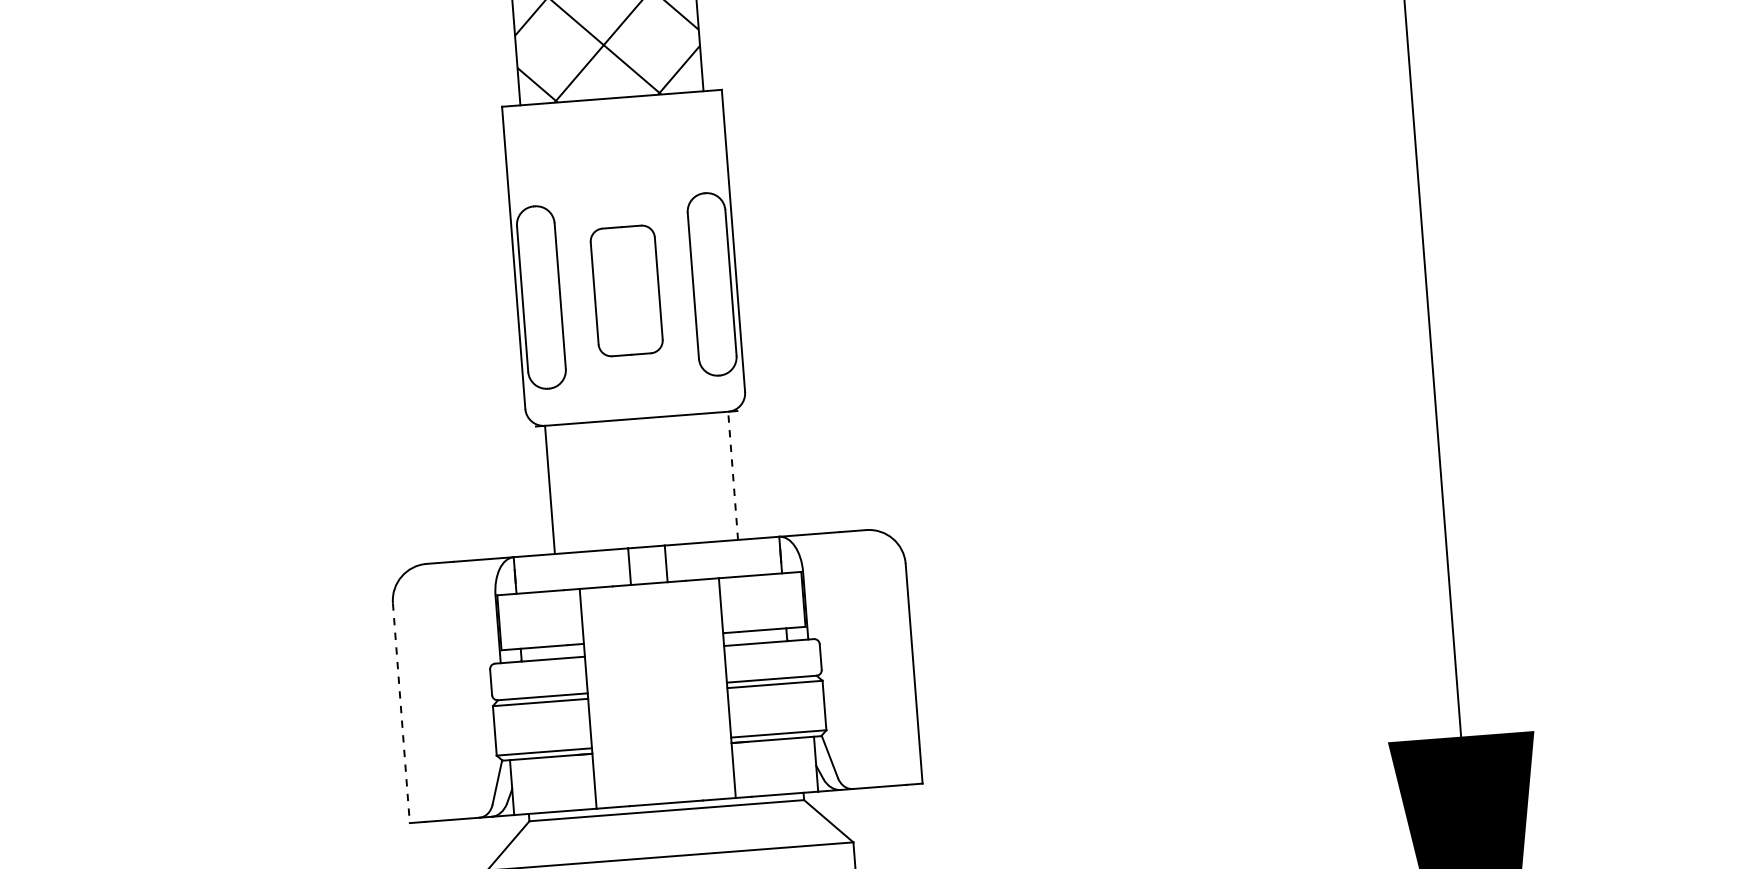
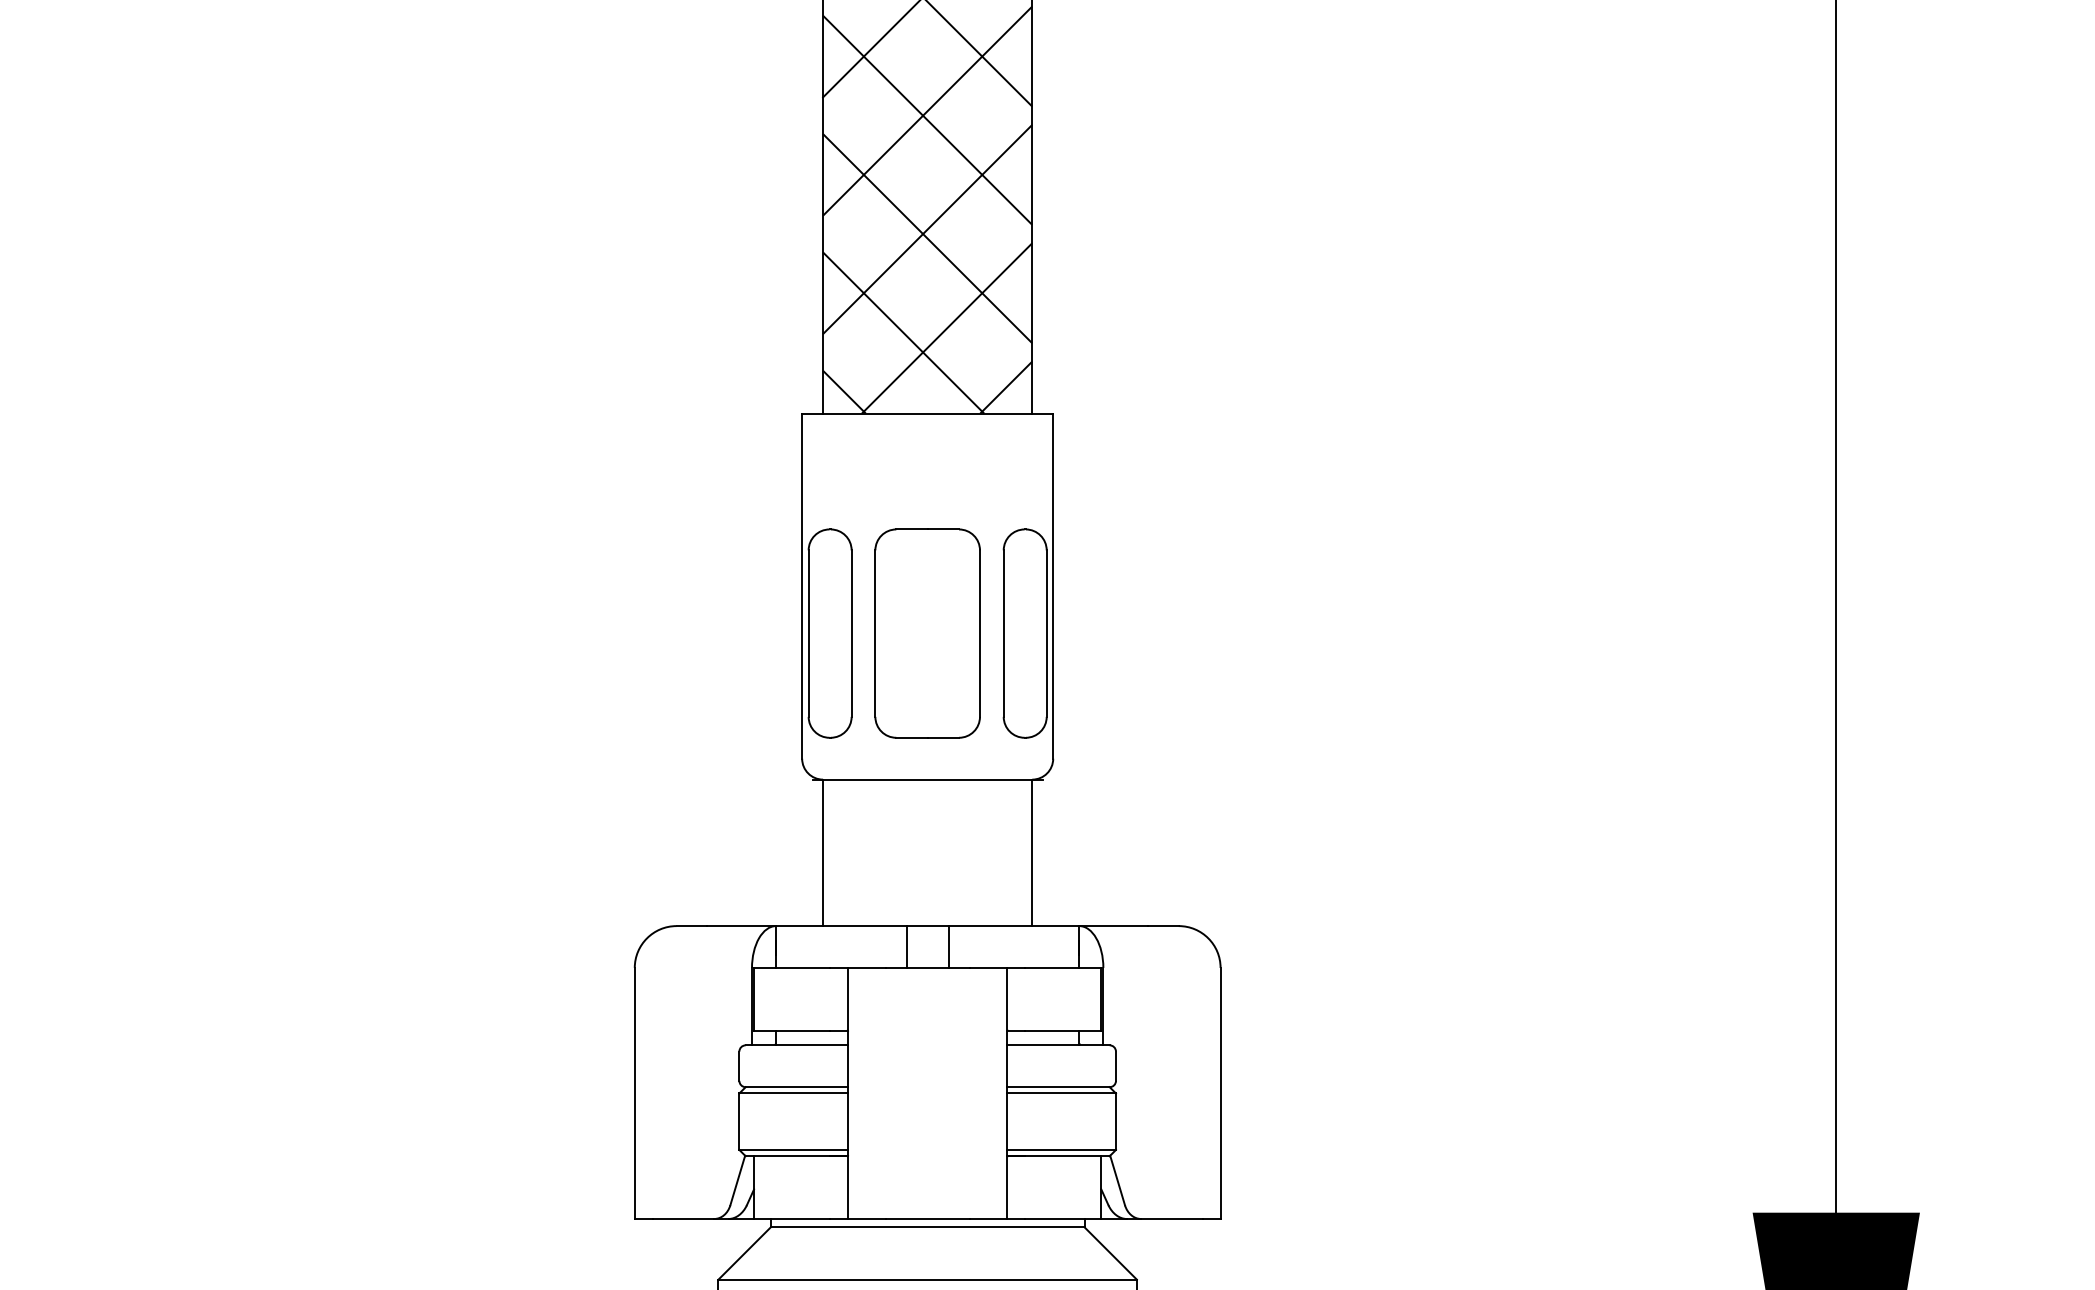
part: (626, 290) -> (927, 633), size x1.43
line: (733, 475) -> (1032, 852), dashed -> solid
line: (401, 713) -> (634, 1093), dashed -> solid

